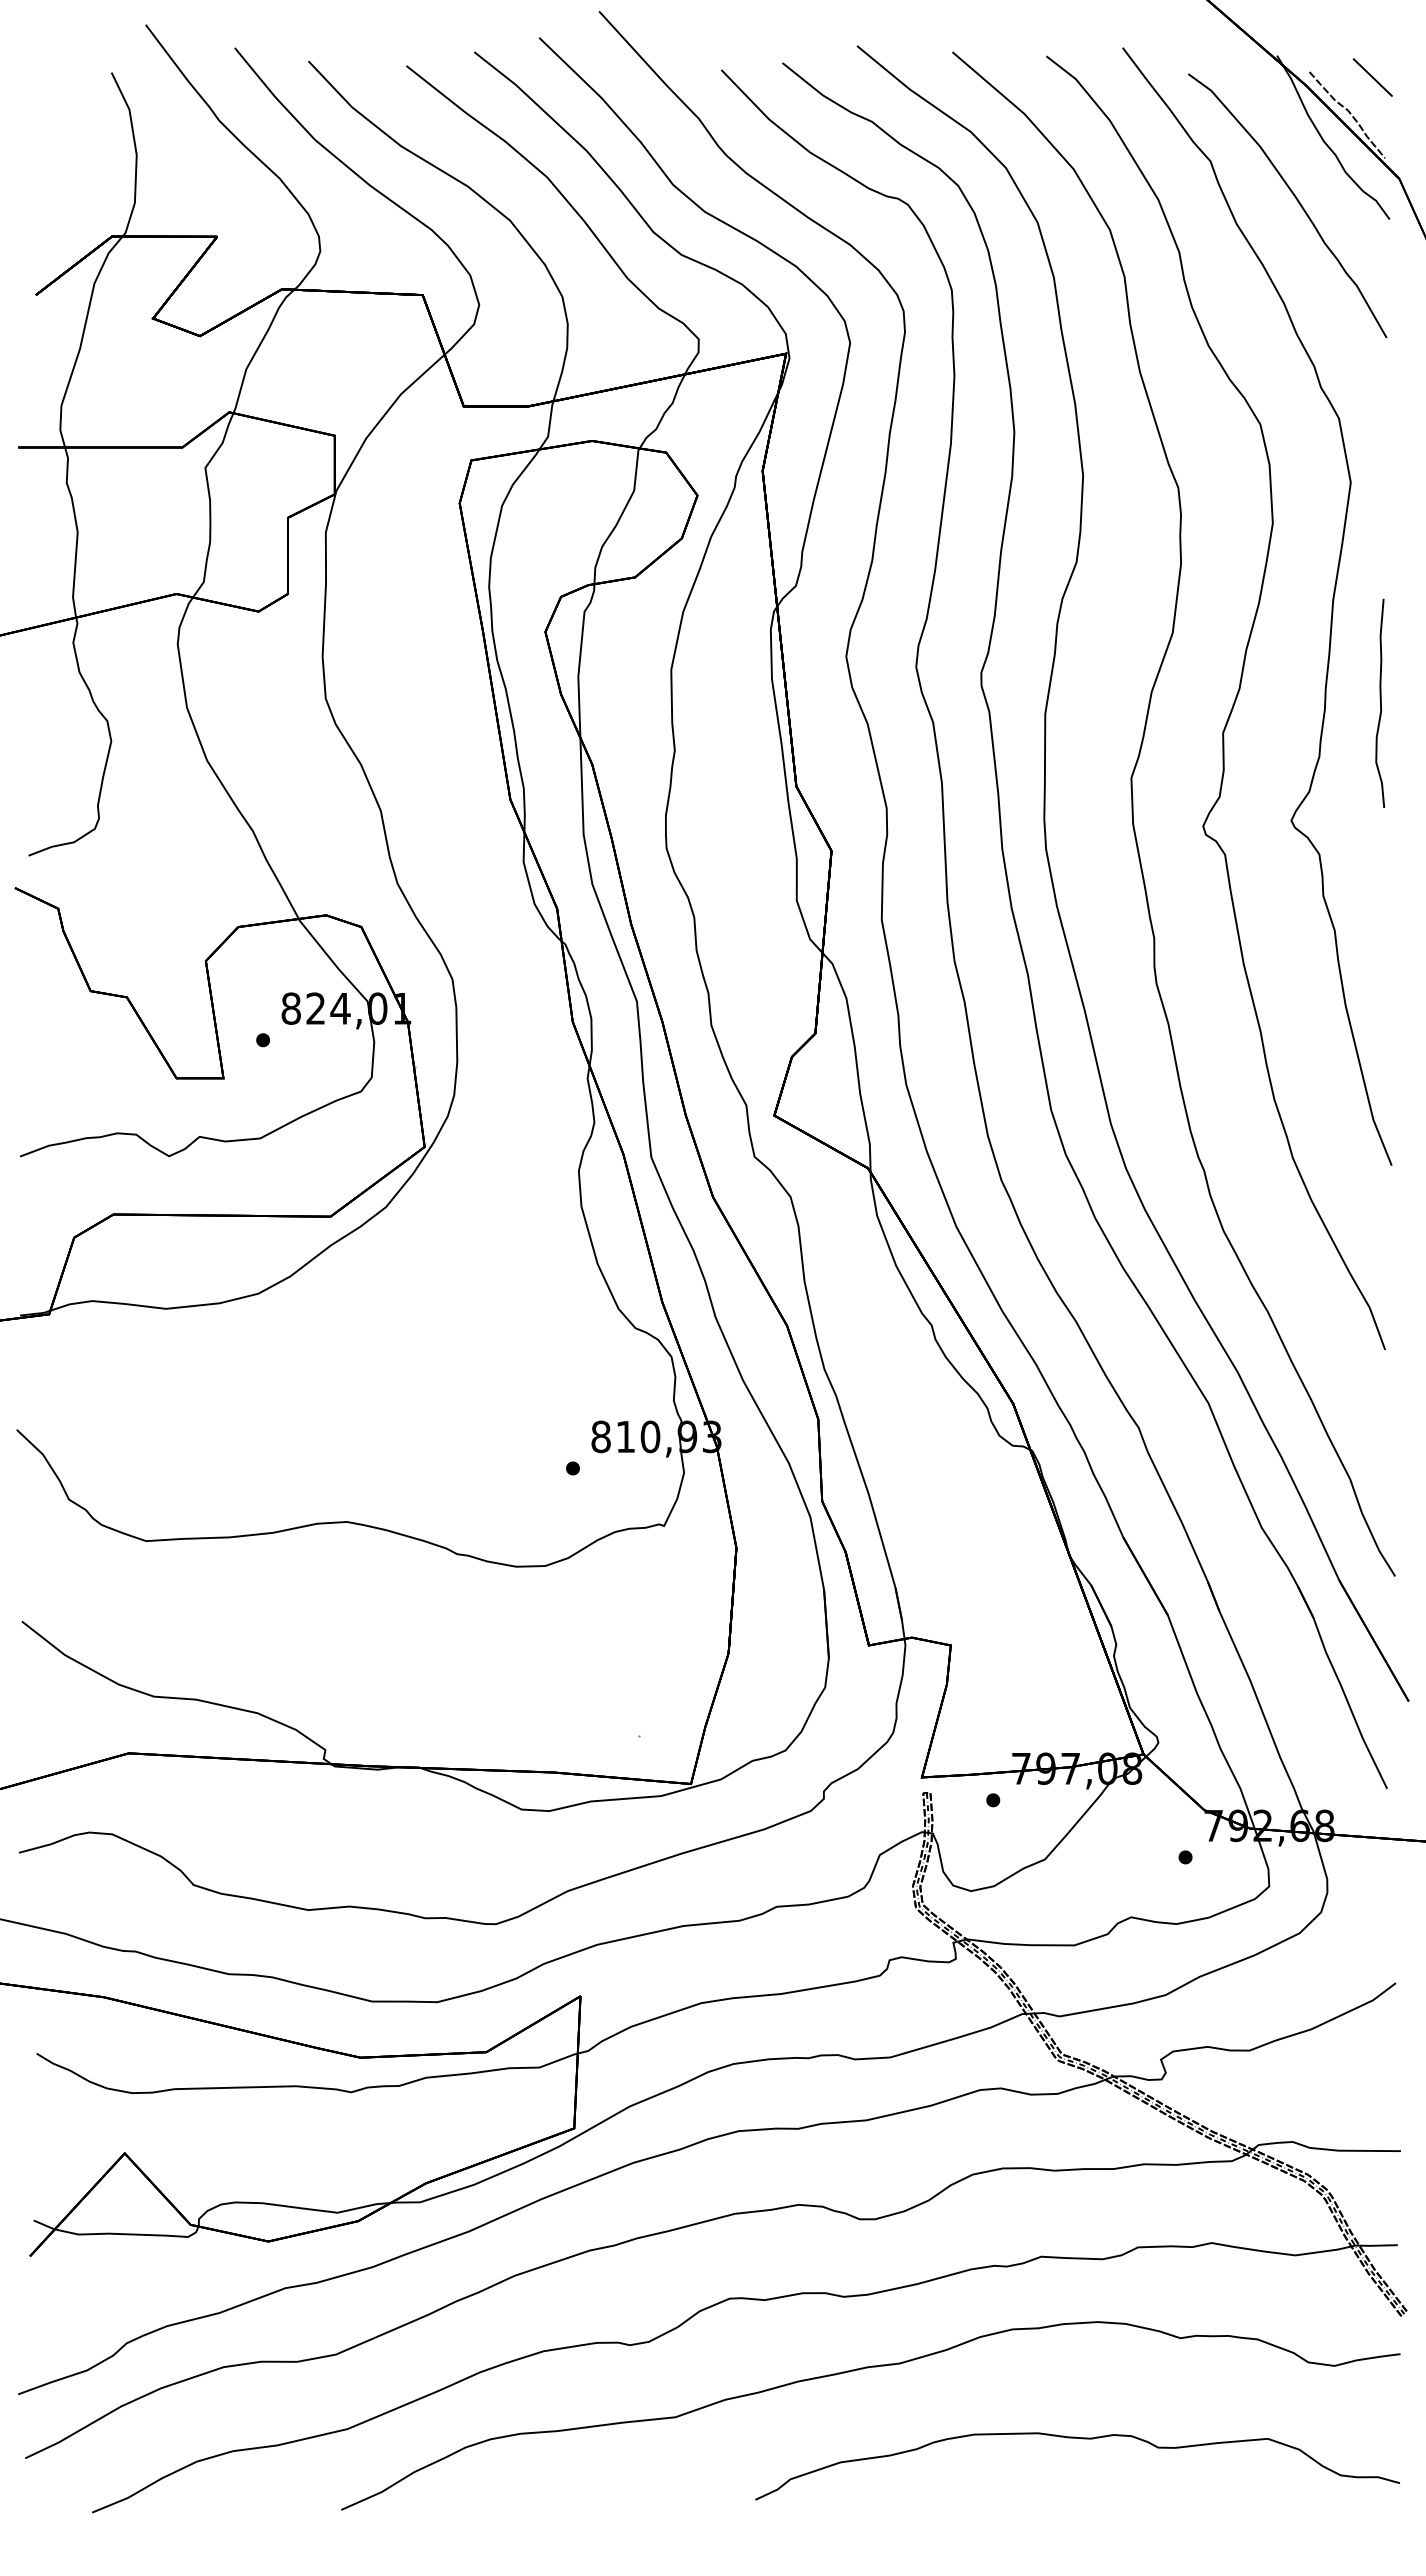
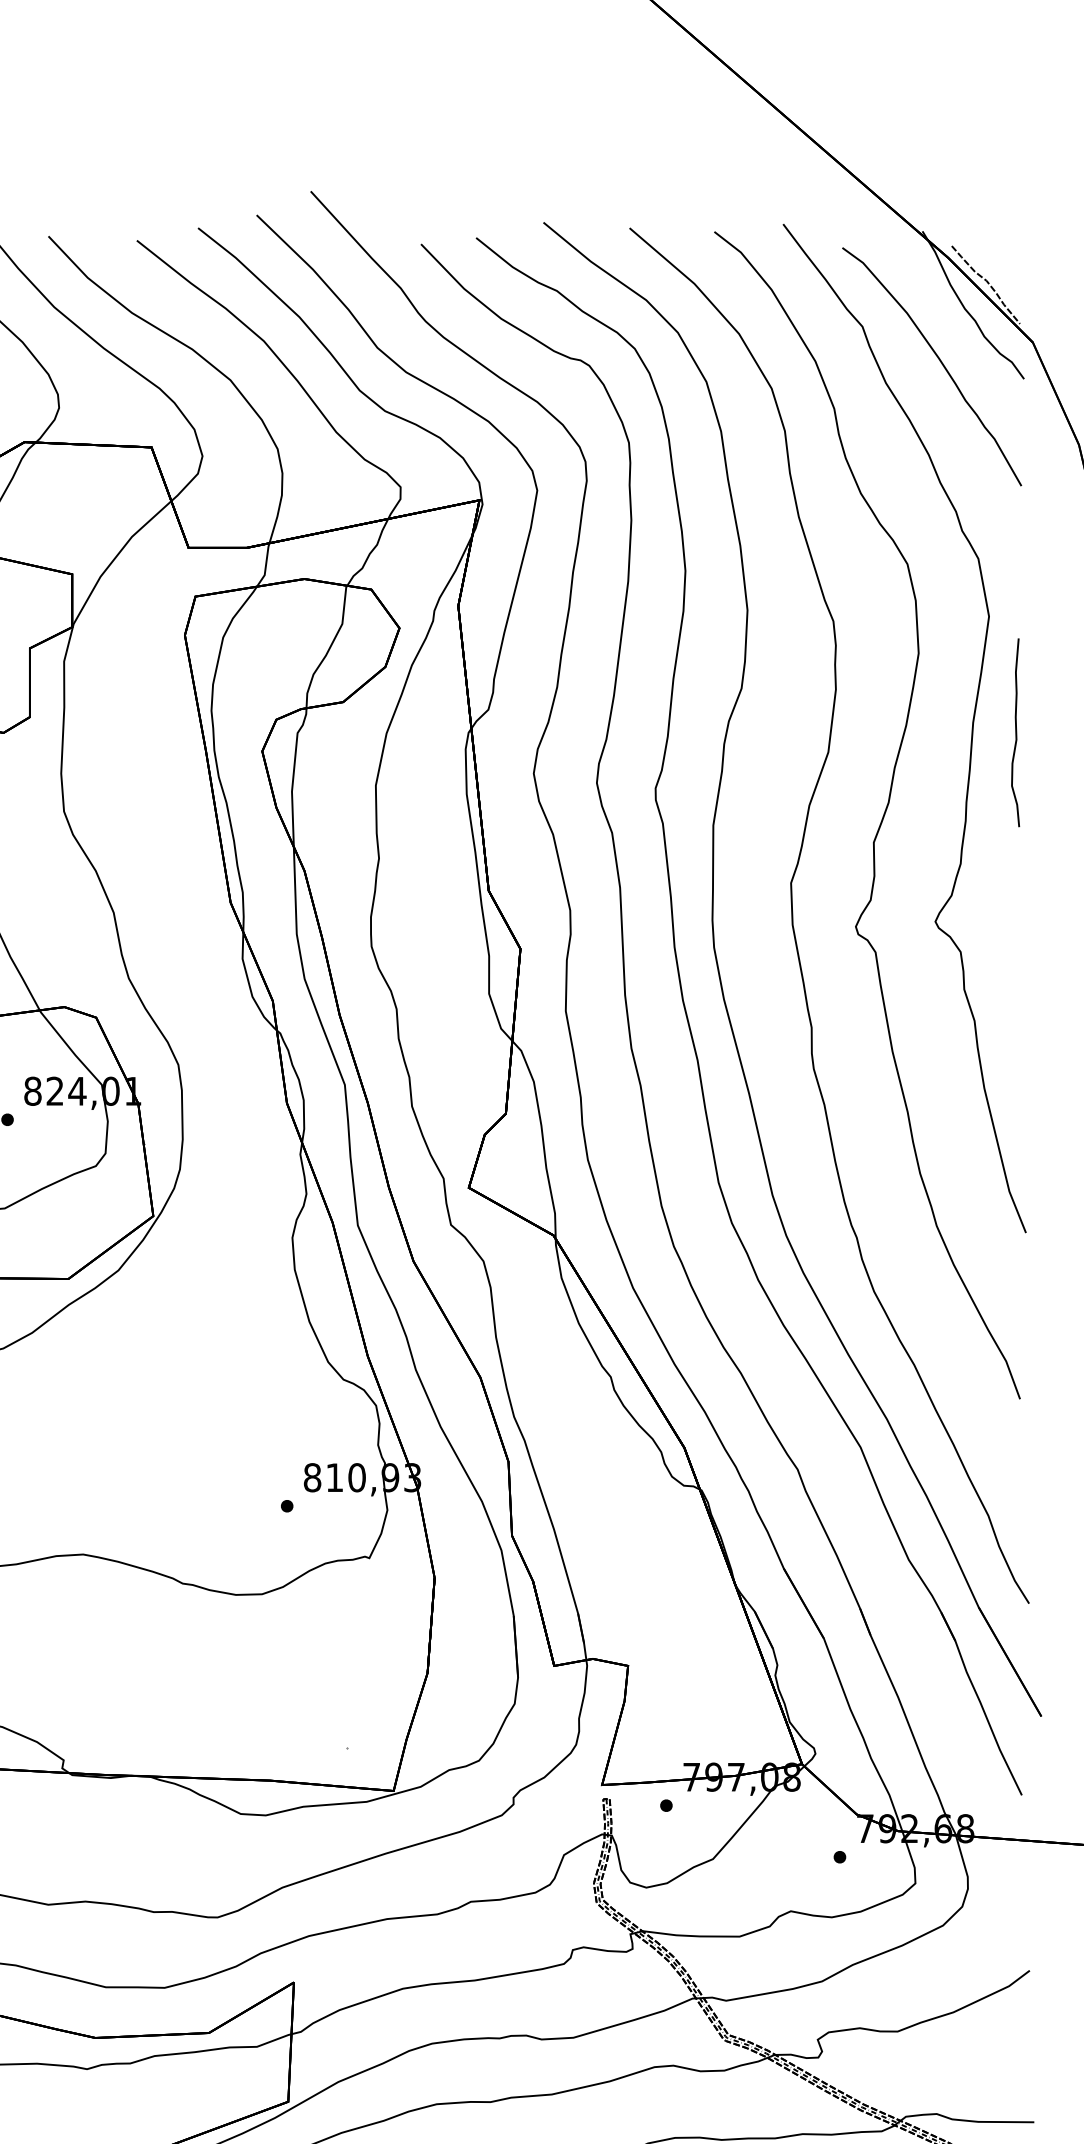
line: (1372, 77) -> (1008, 251), removed
curve: (1380, 702) -> (1015, 732), moved

